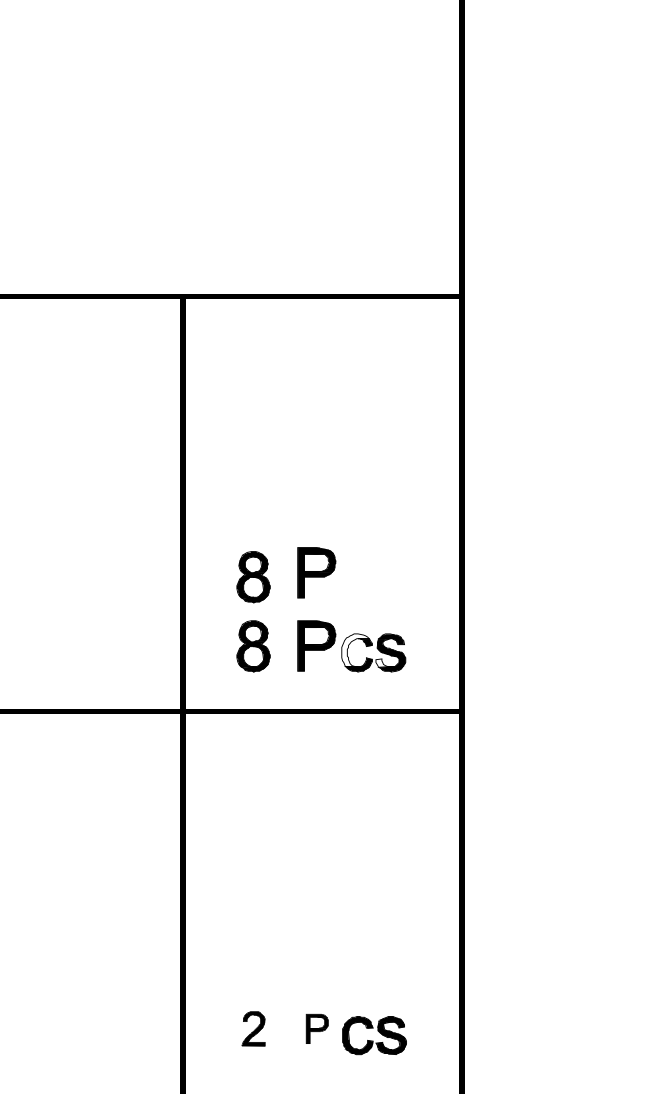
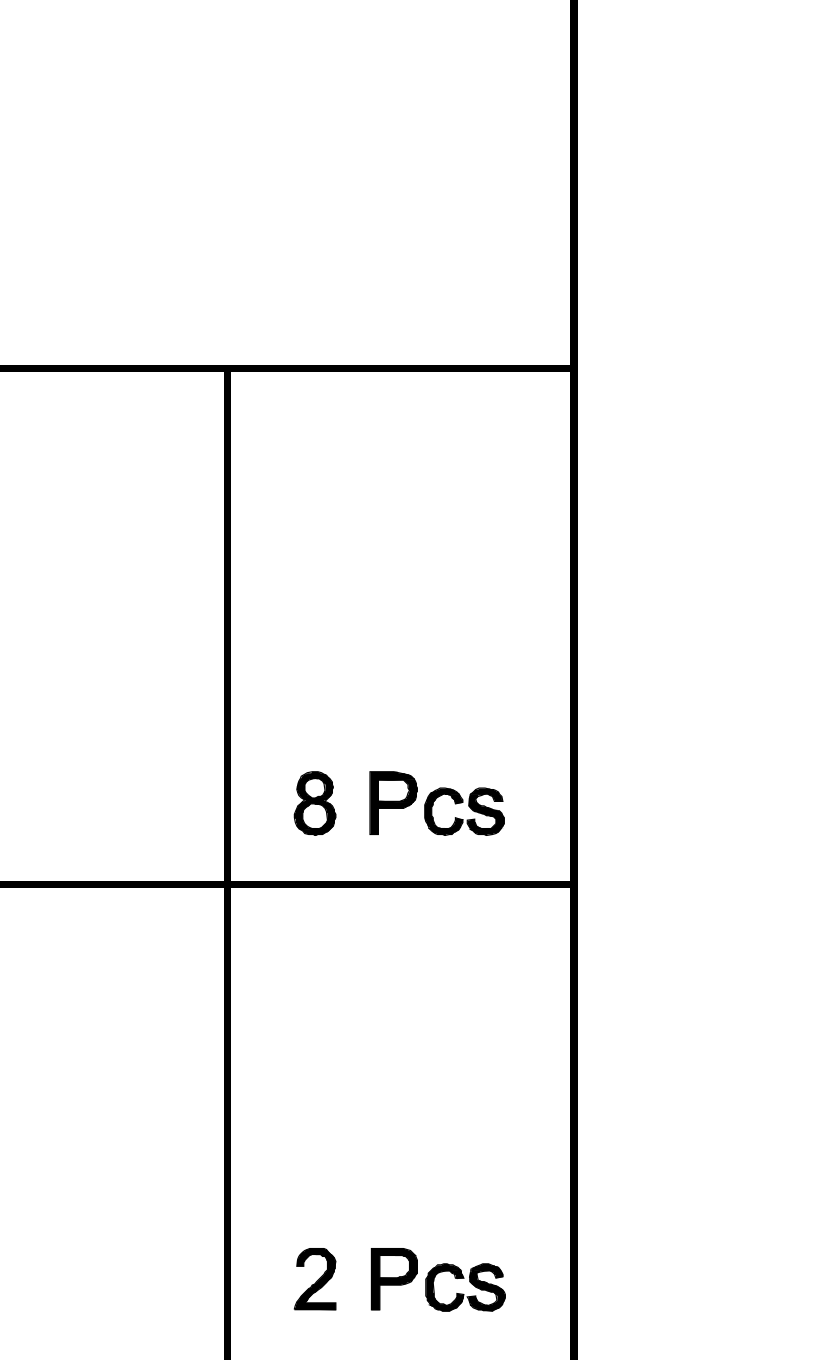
part: (316, 572) -> (393, 711), removed
part: (253, 577) -> (314, 717), removed
fill: (355, 650) -> (441, 808), added
fill: (383, 663) -> (476, 824), added
part: (253, 1029) -> (314, 1279), size x1.43
part: (316, 1029) -> (393, 1279), size x1.67

